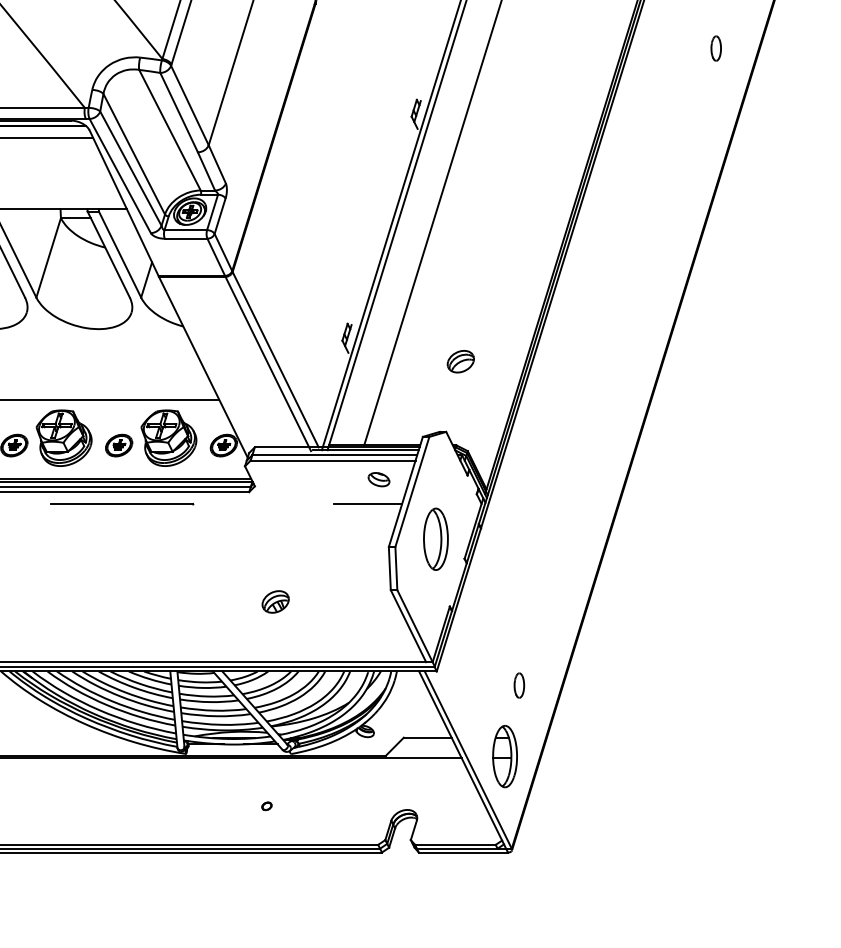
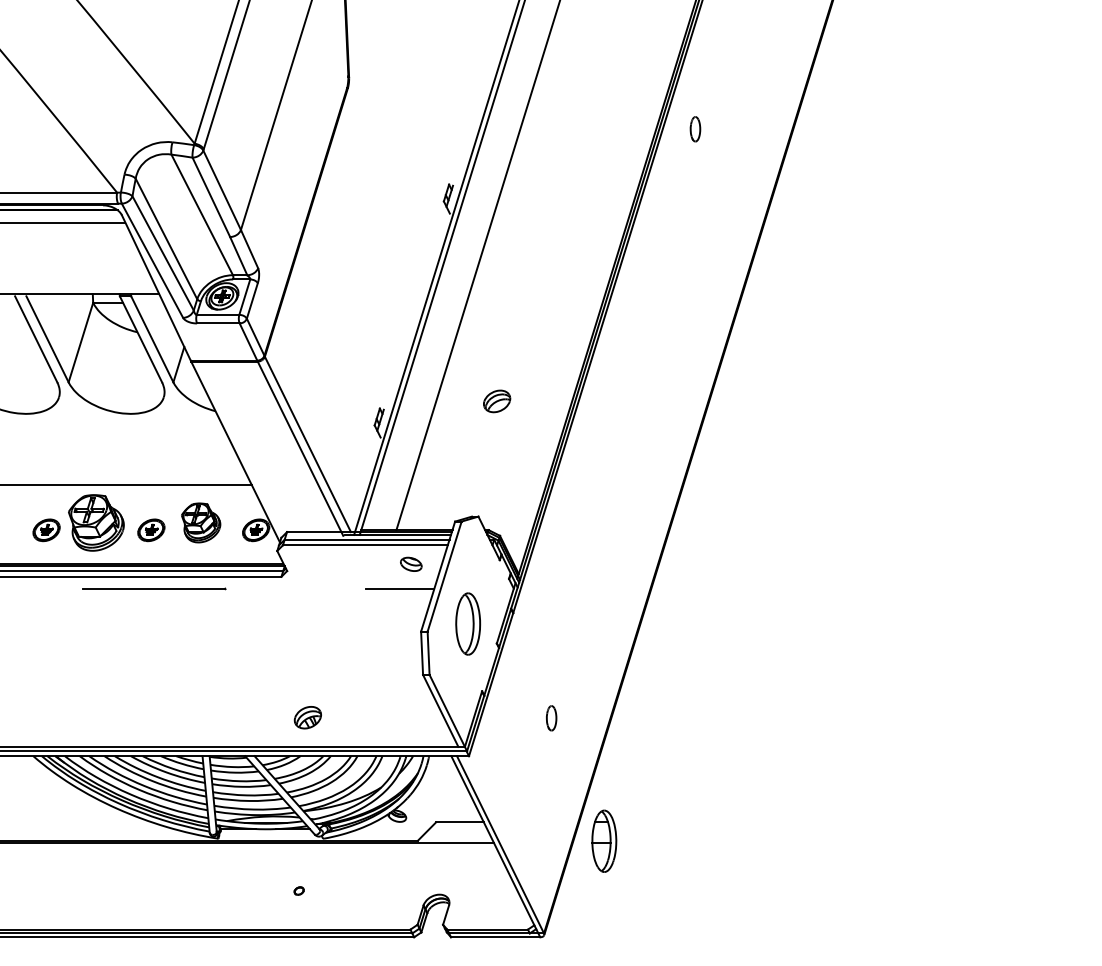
part: (716, 48) -> (695, 129), moved
part: (461, 361) -> (497, 401), moved
part: (168, 437) -> (200, 522), size x0.7
part: (275, 601) -> (307, 717), moved
part: (519, 685) -> (551, 718), moved
part: (505, 755) -> (604, 840), moved

